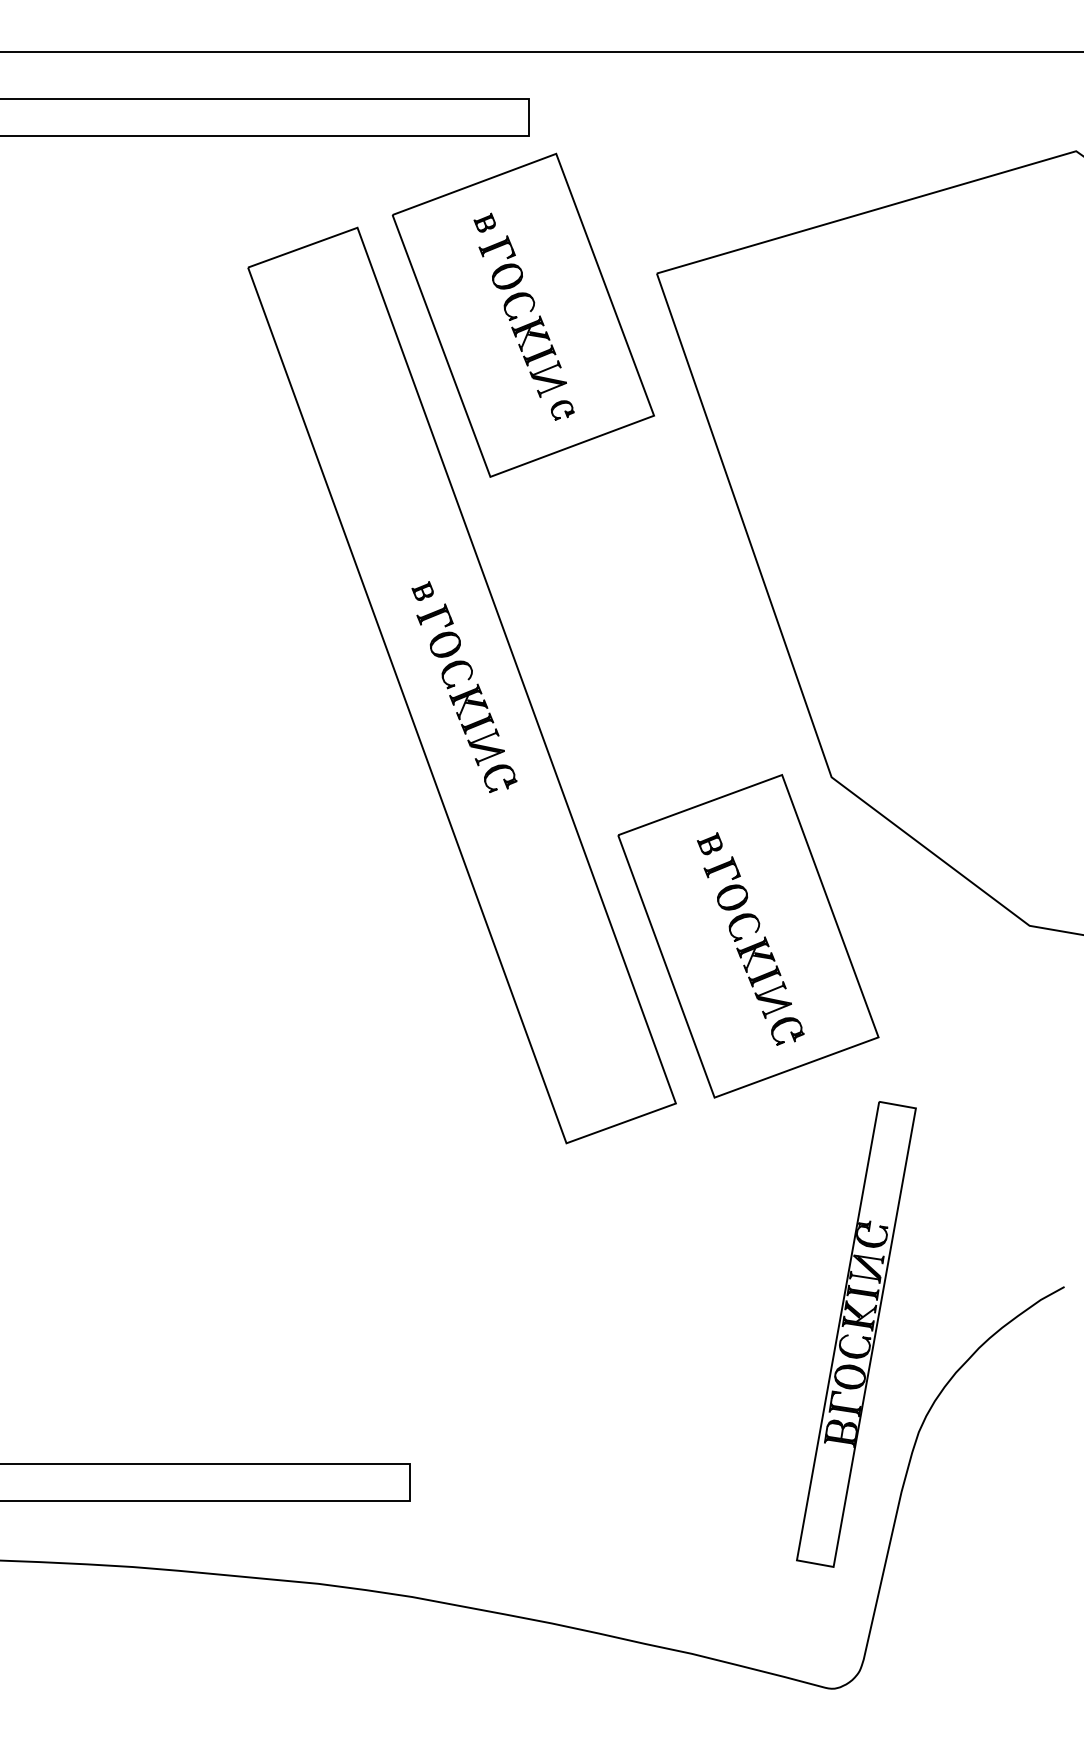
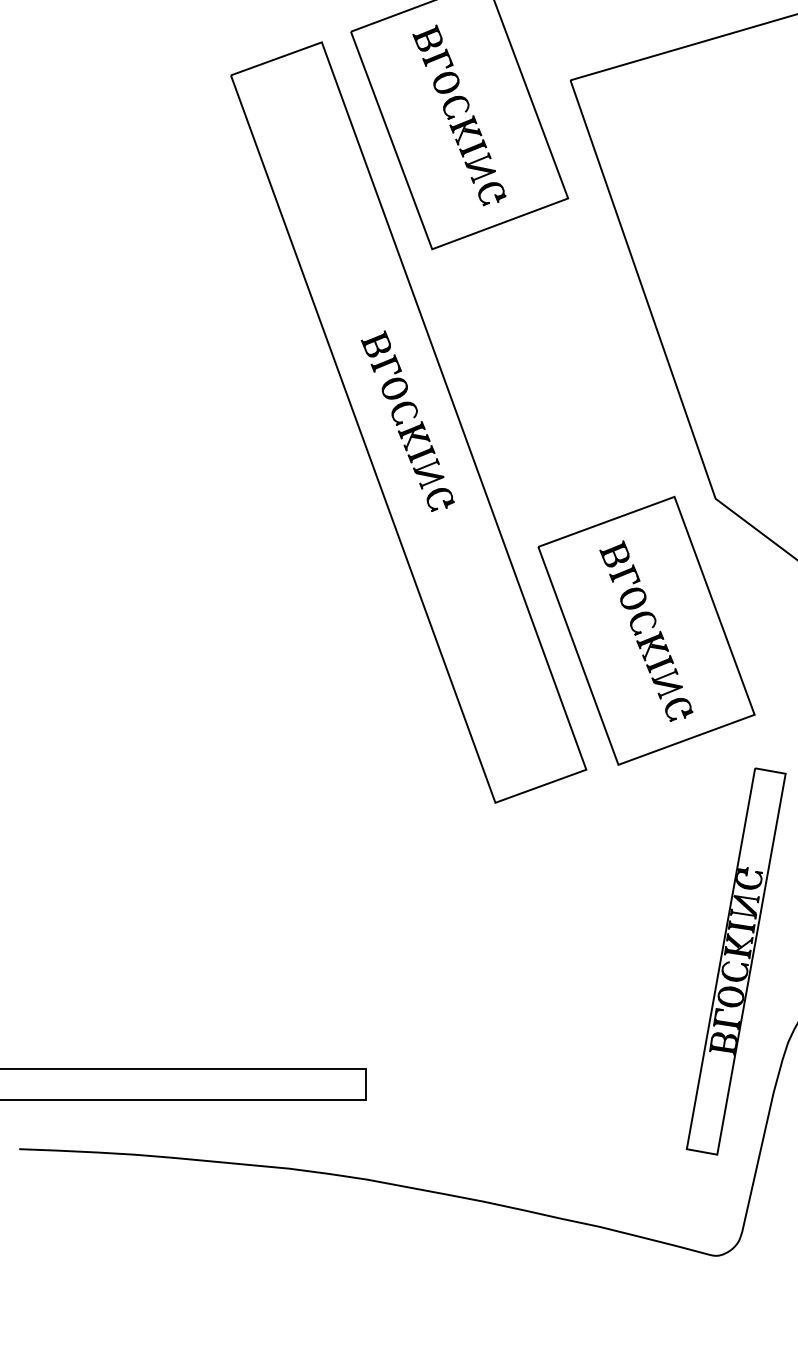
part: (484, 222) -> (427, 37), size x1.67
part: (562, 410) -> (492, 194), size x1.43
part: (422, 590) -> (375, 343), size x1.67
part: (709, 843) -> (614, 553), size x1.43

